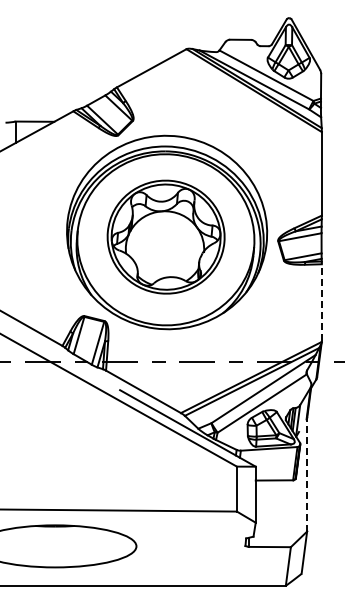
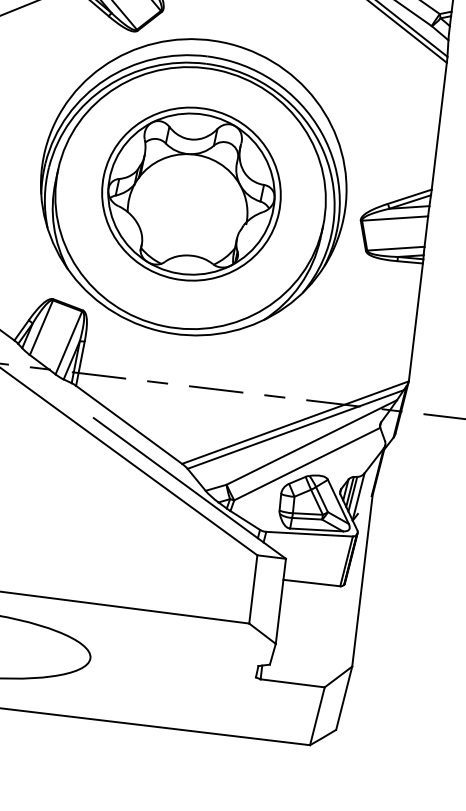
line: (321, 302) -> (415, 321), dashed -> solid
line: (307, 474) -> (363, 580), dashed -> solid

